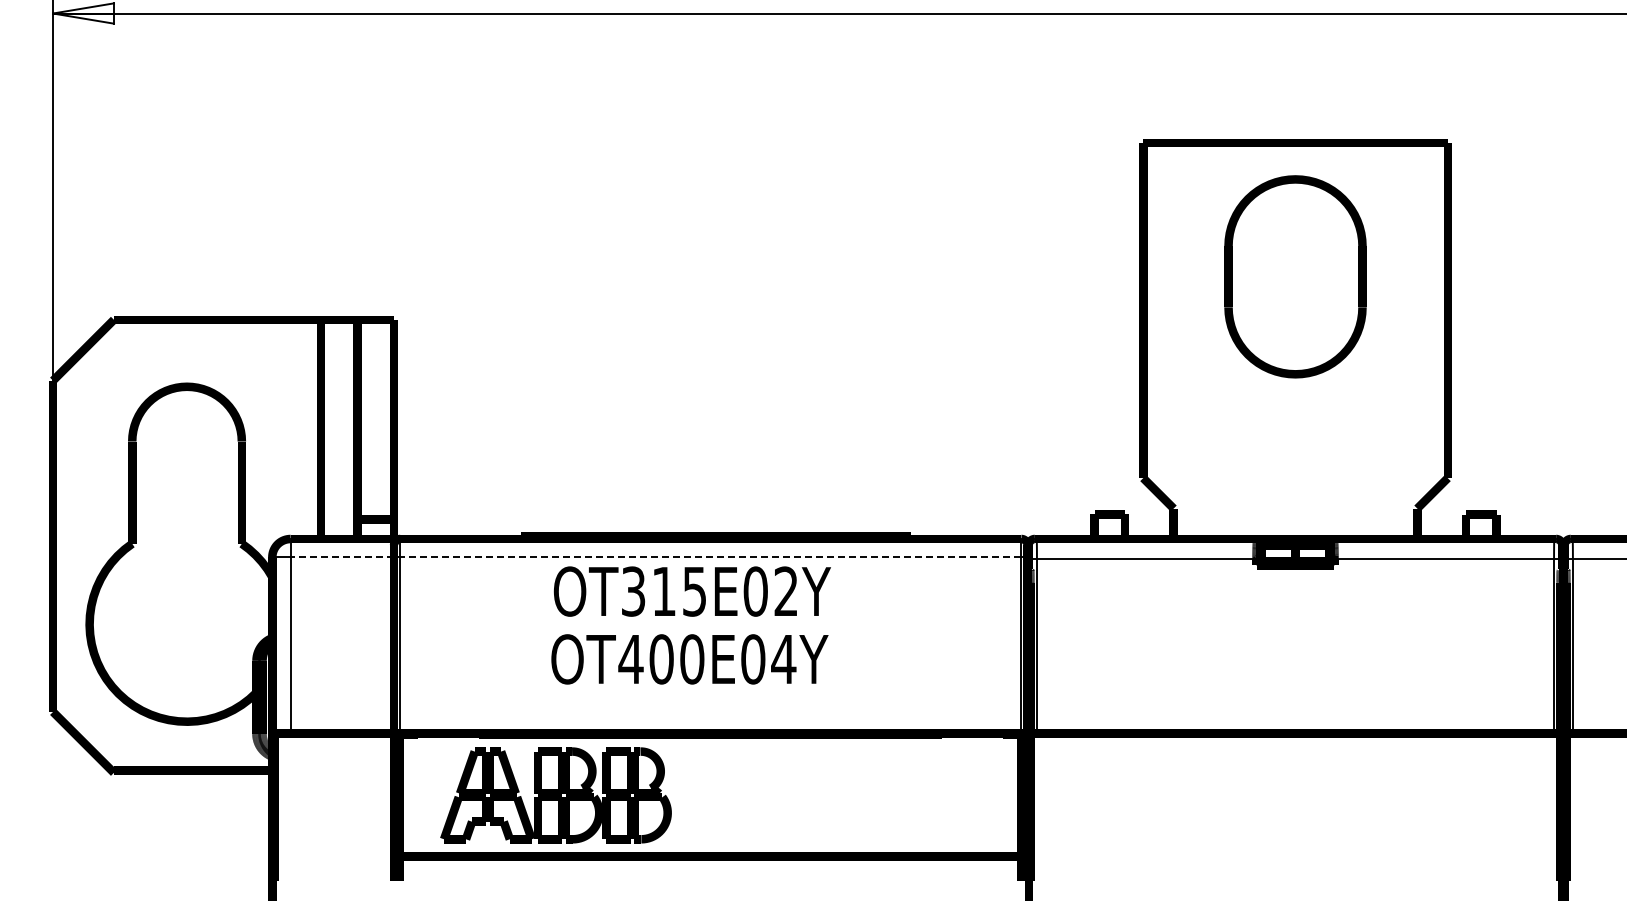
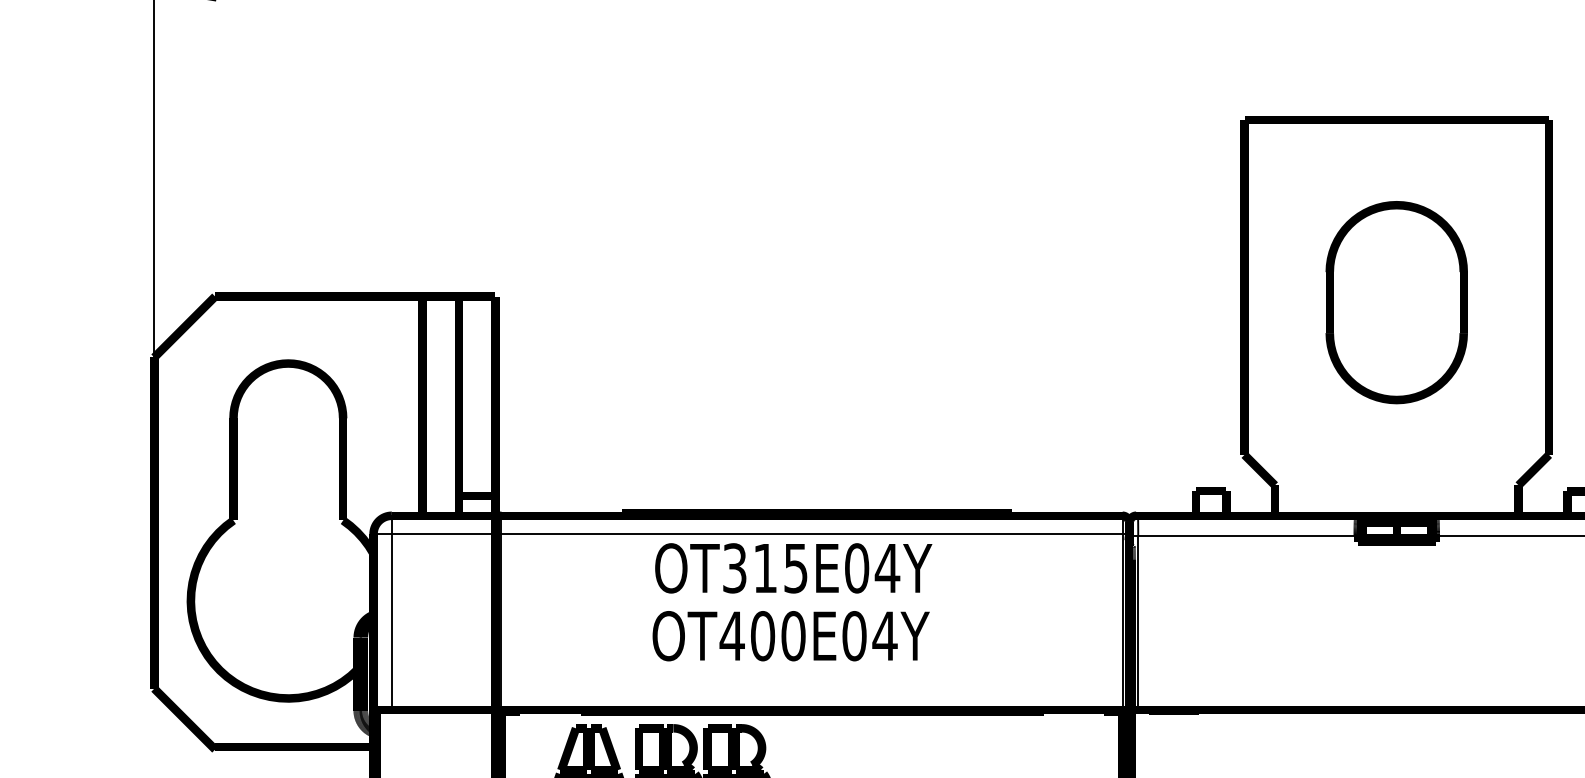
part: (1295, 276) -> (1396, 302), moved
line: (342, 557) -> (443, 534), dashed -> solid
line: (710, 557) -> (811, 534), dashed -> solid
text: (785, 590) -> (886, 567), OT315E02Y -> OT315E04Y

